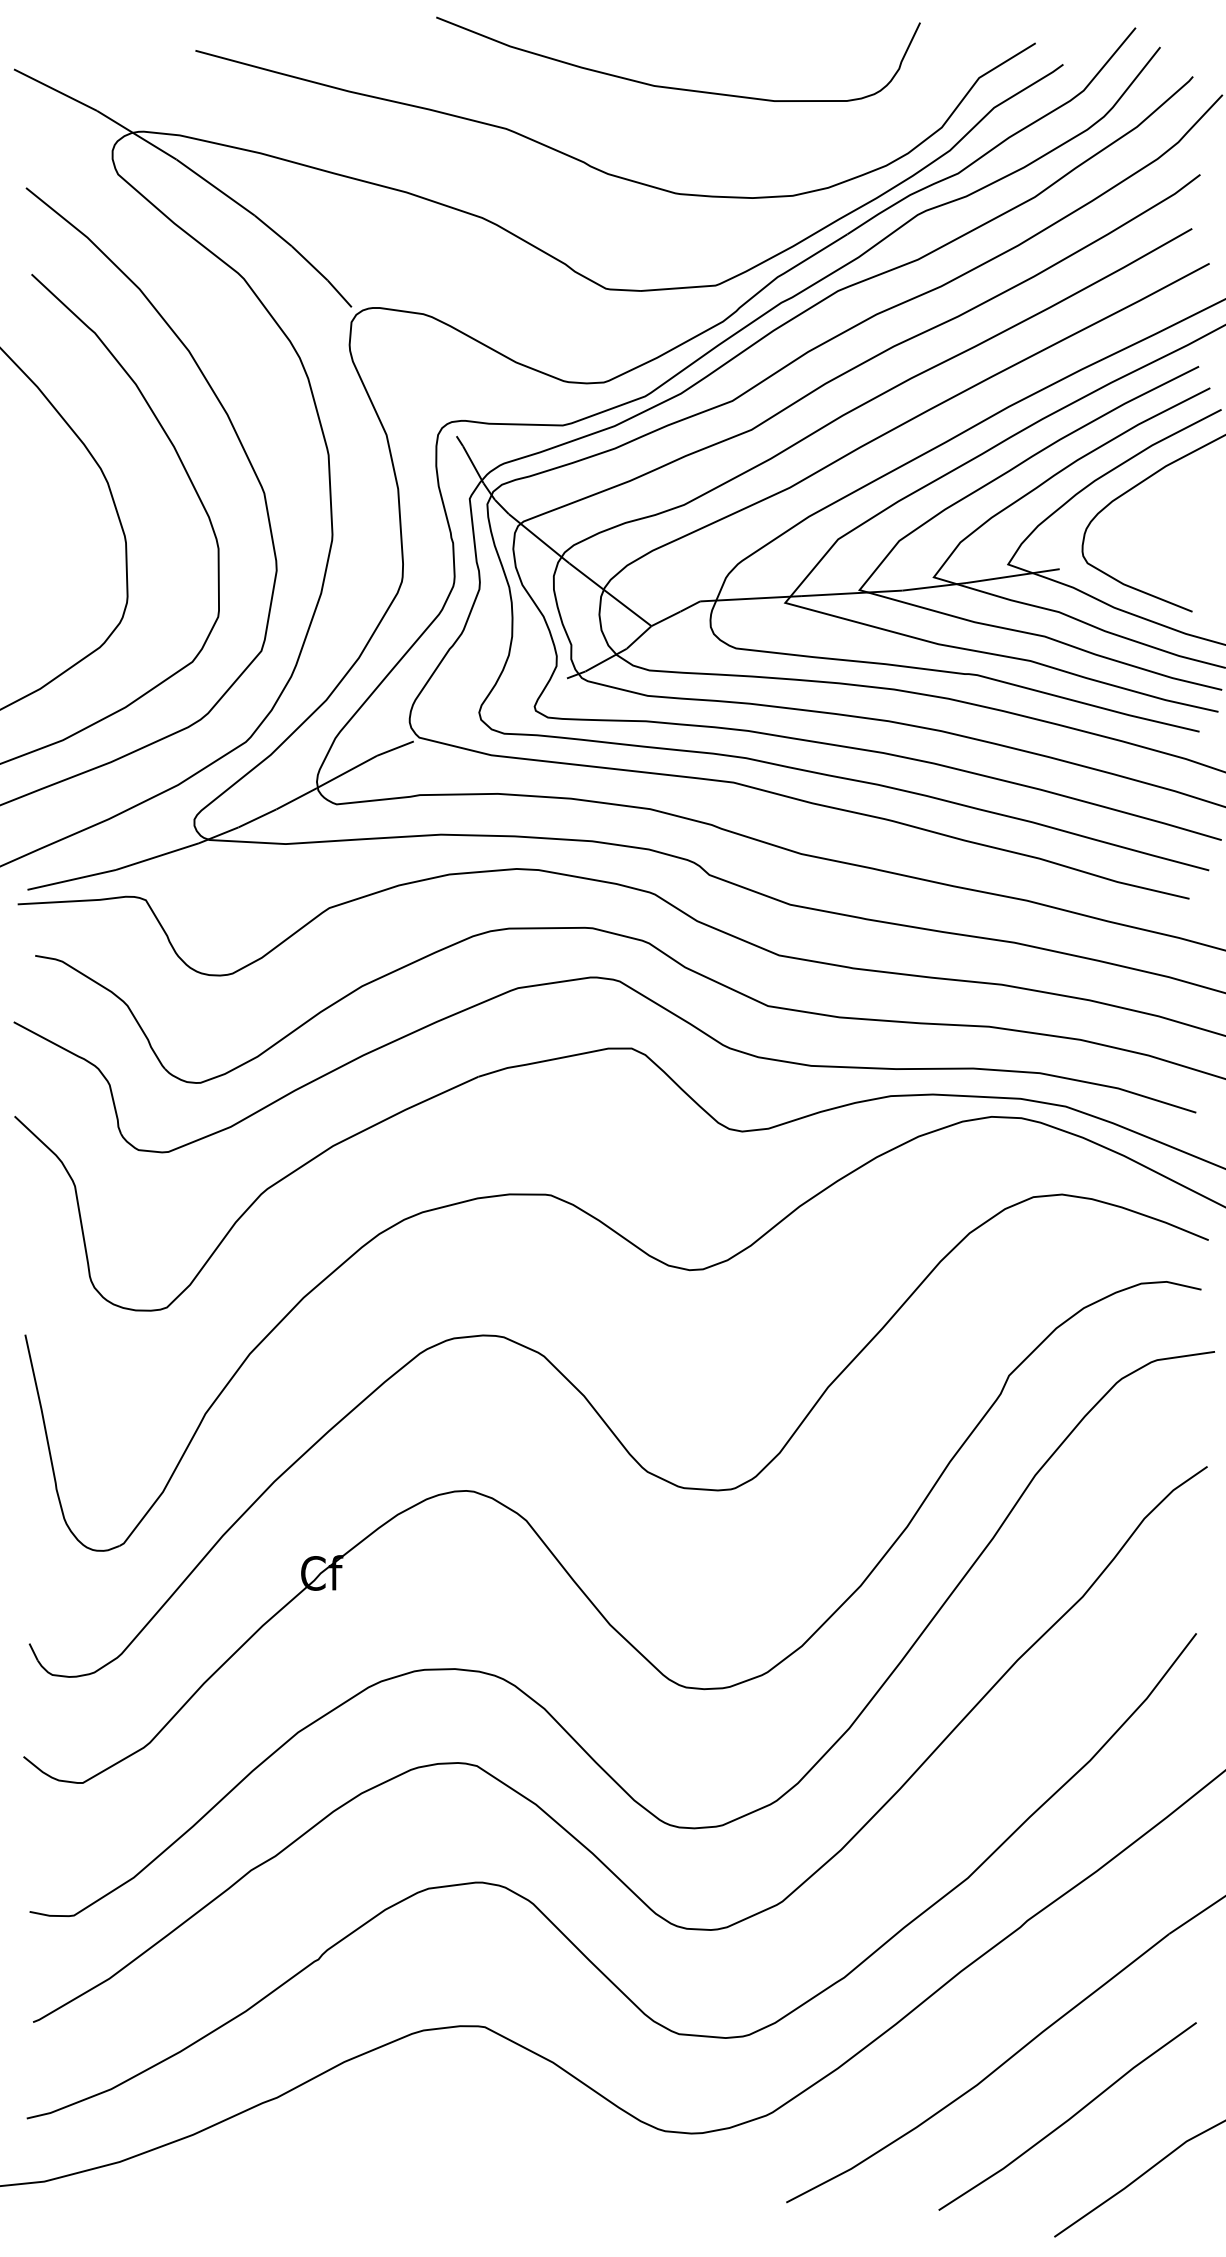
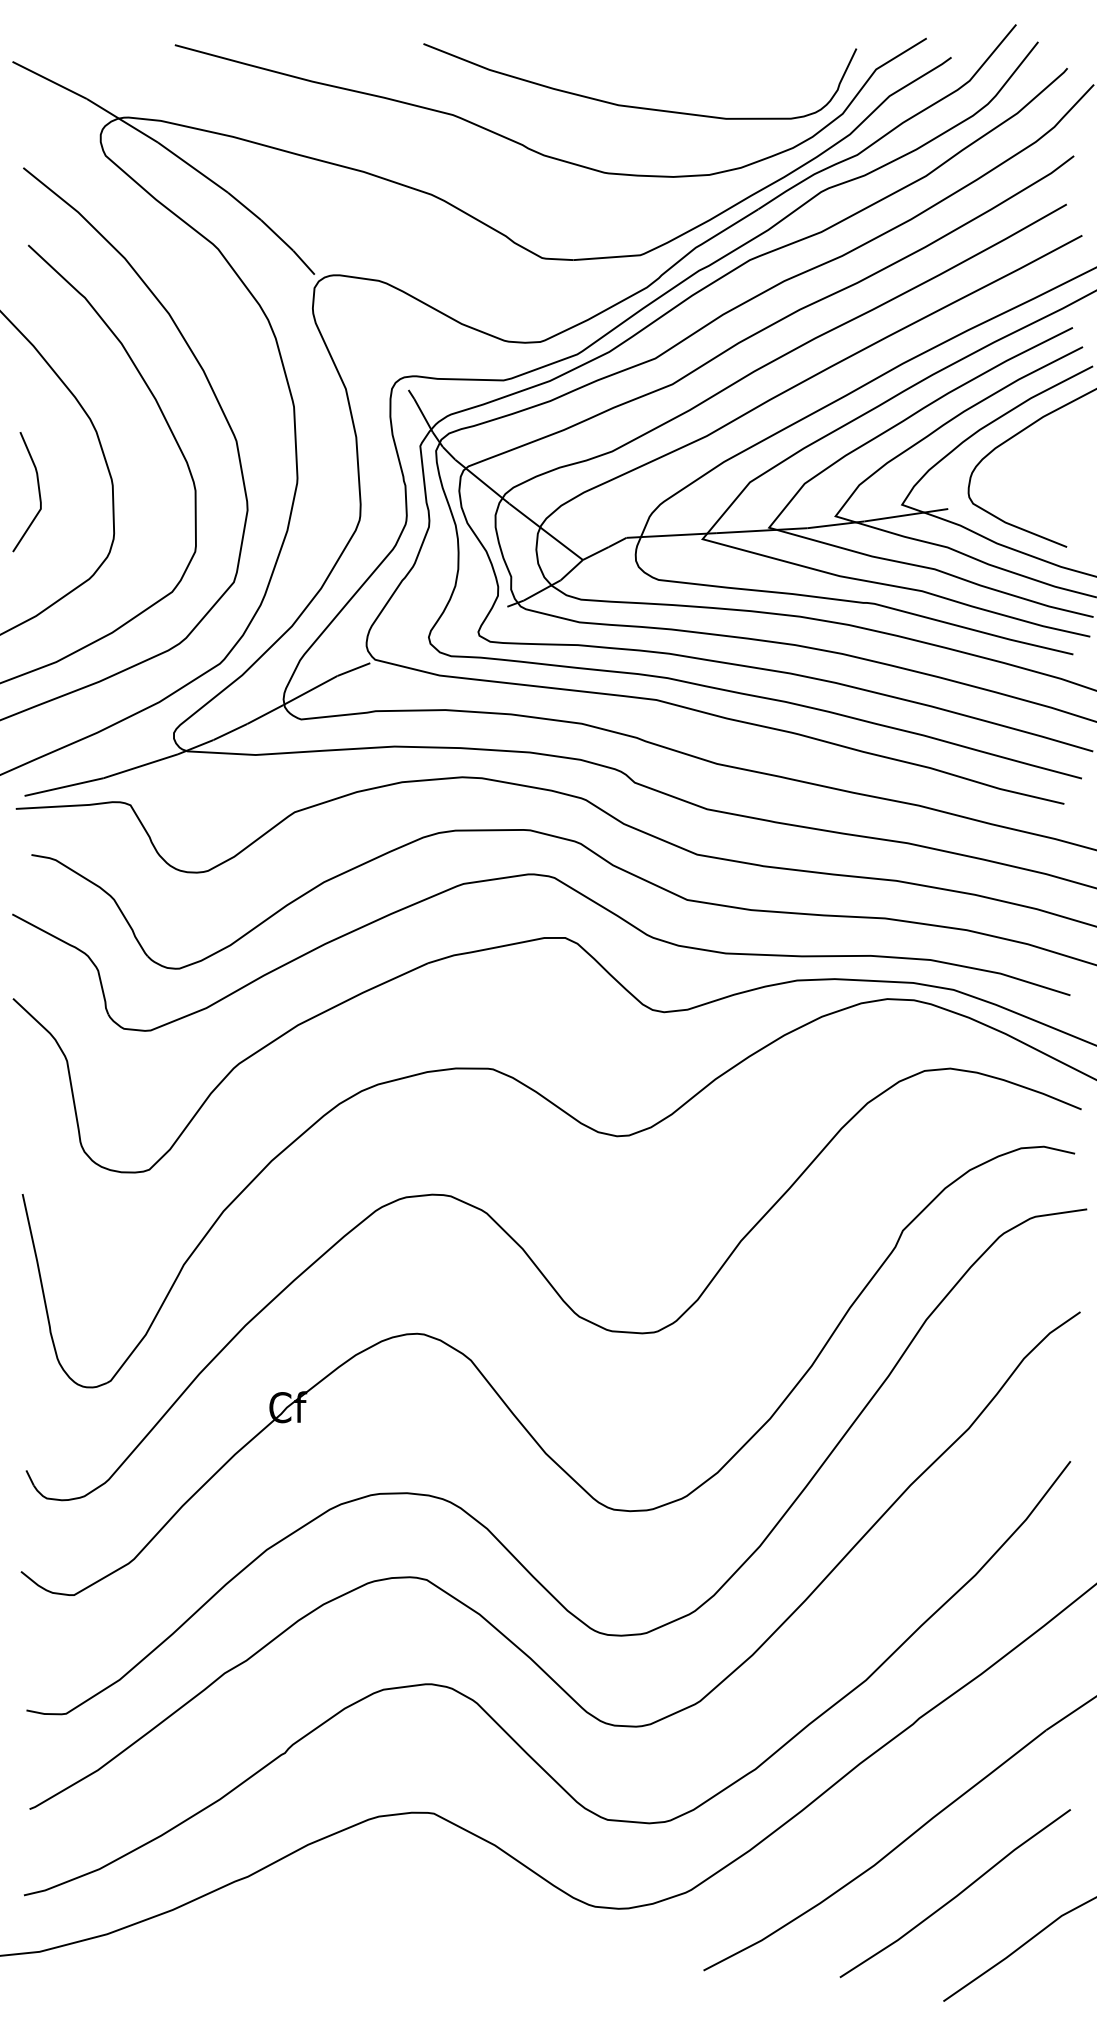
curve: (676, 87) -> (638, 106), moved
curve: (42, 546) -> (38, 488), added

